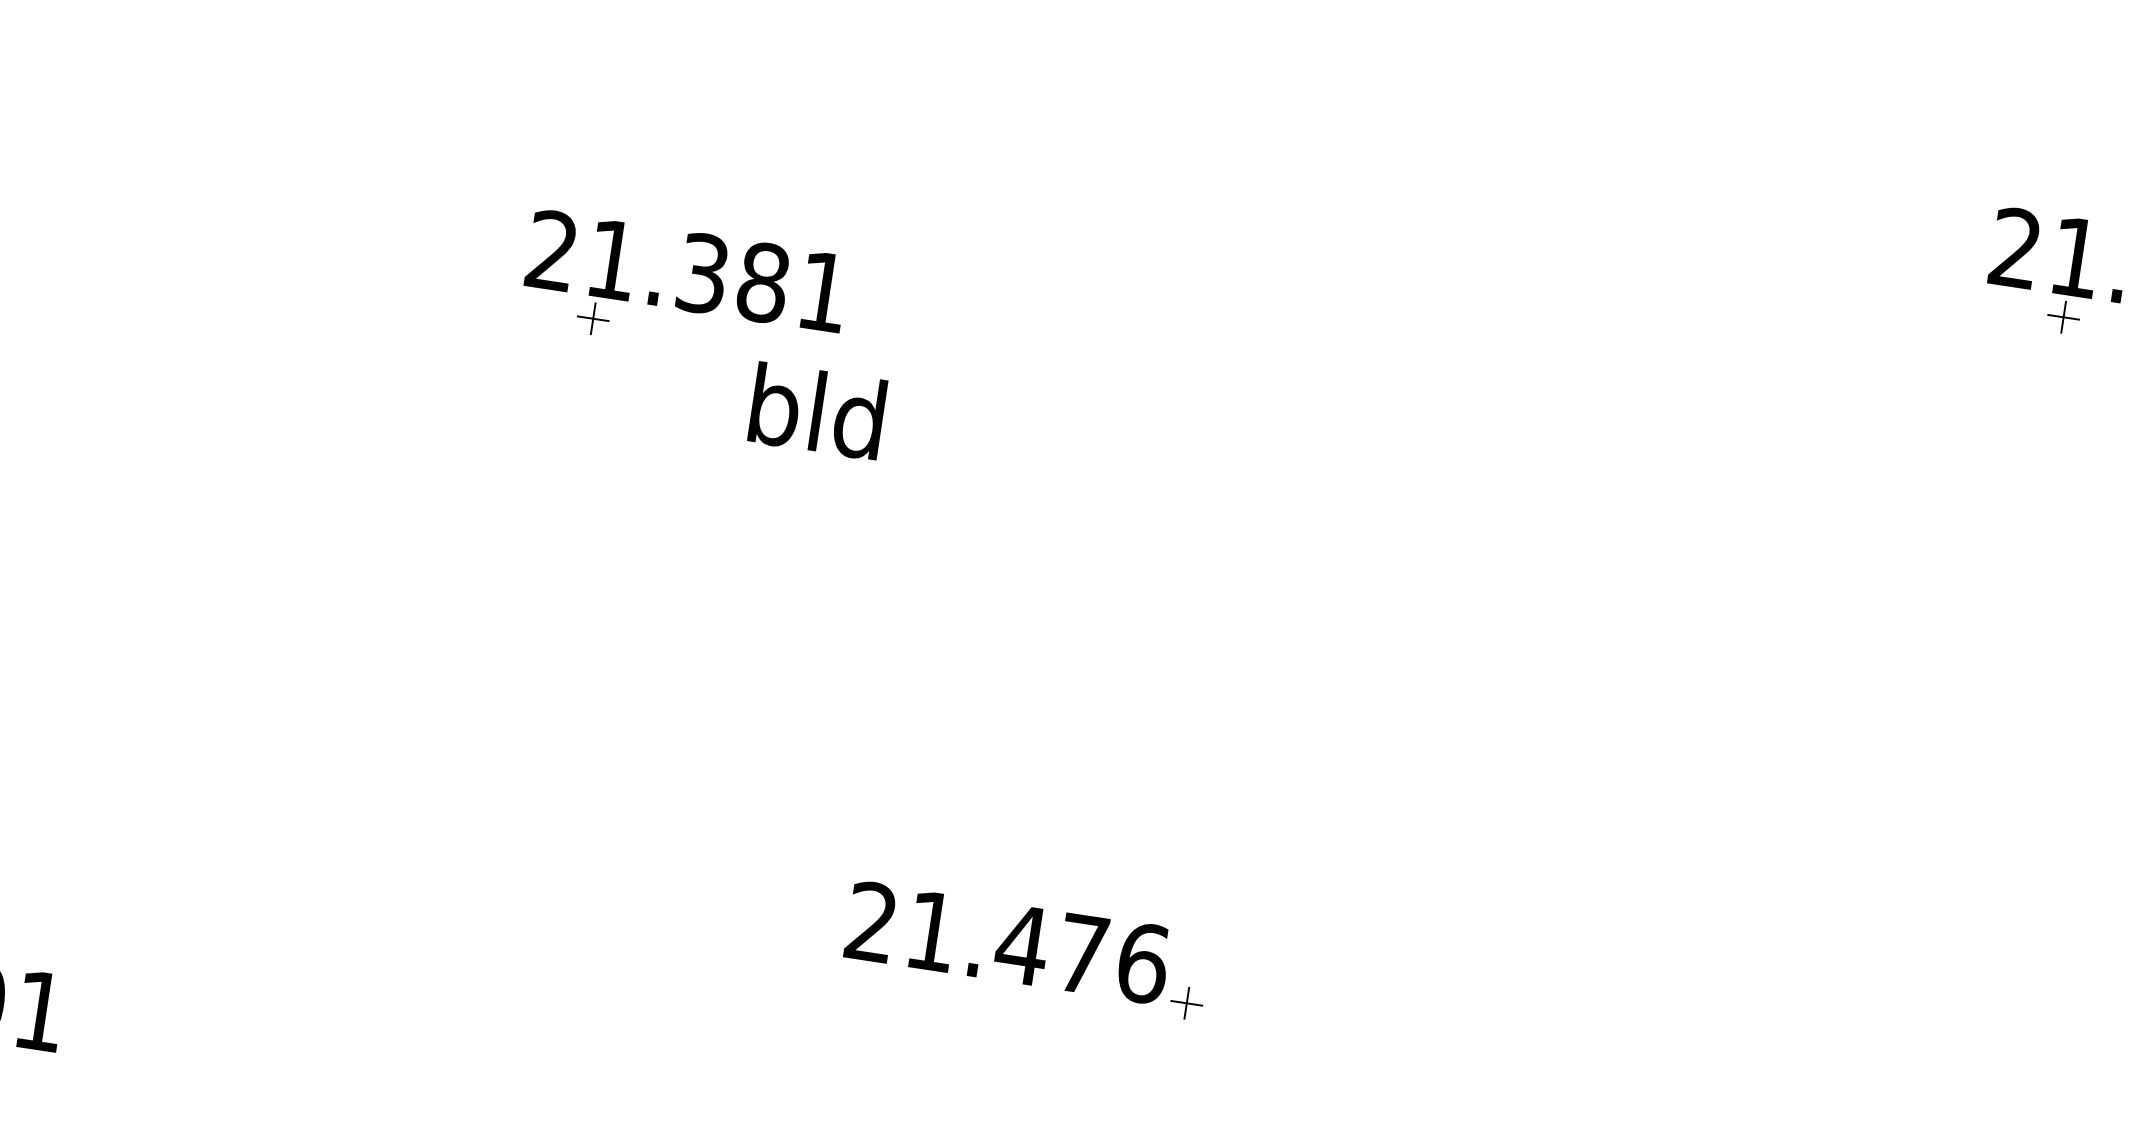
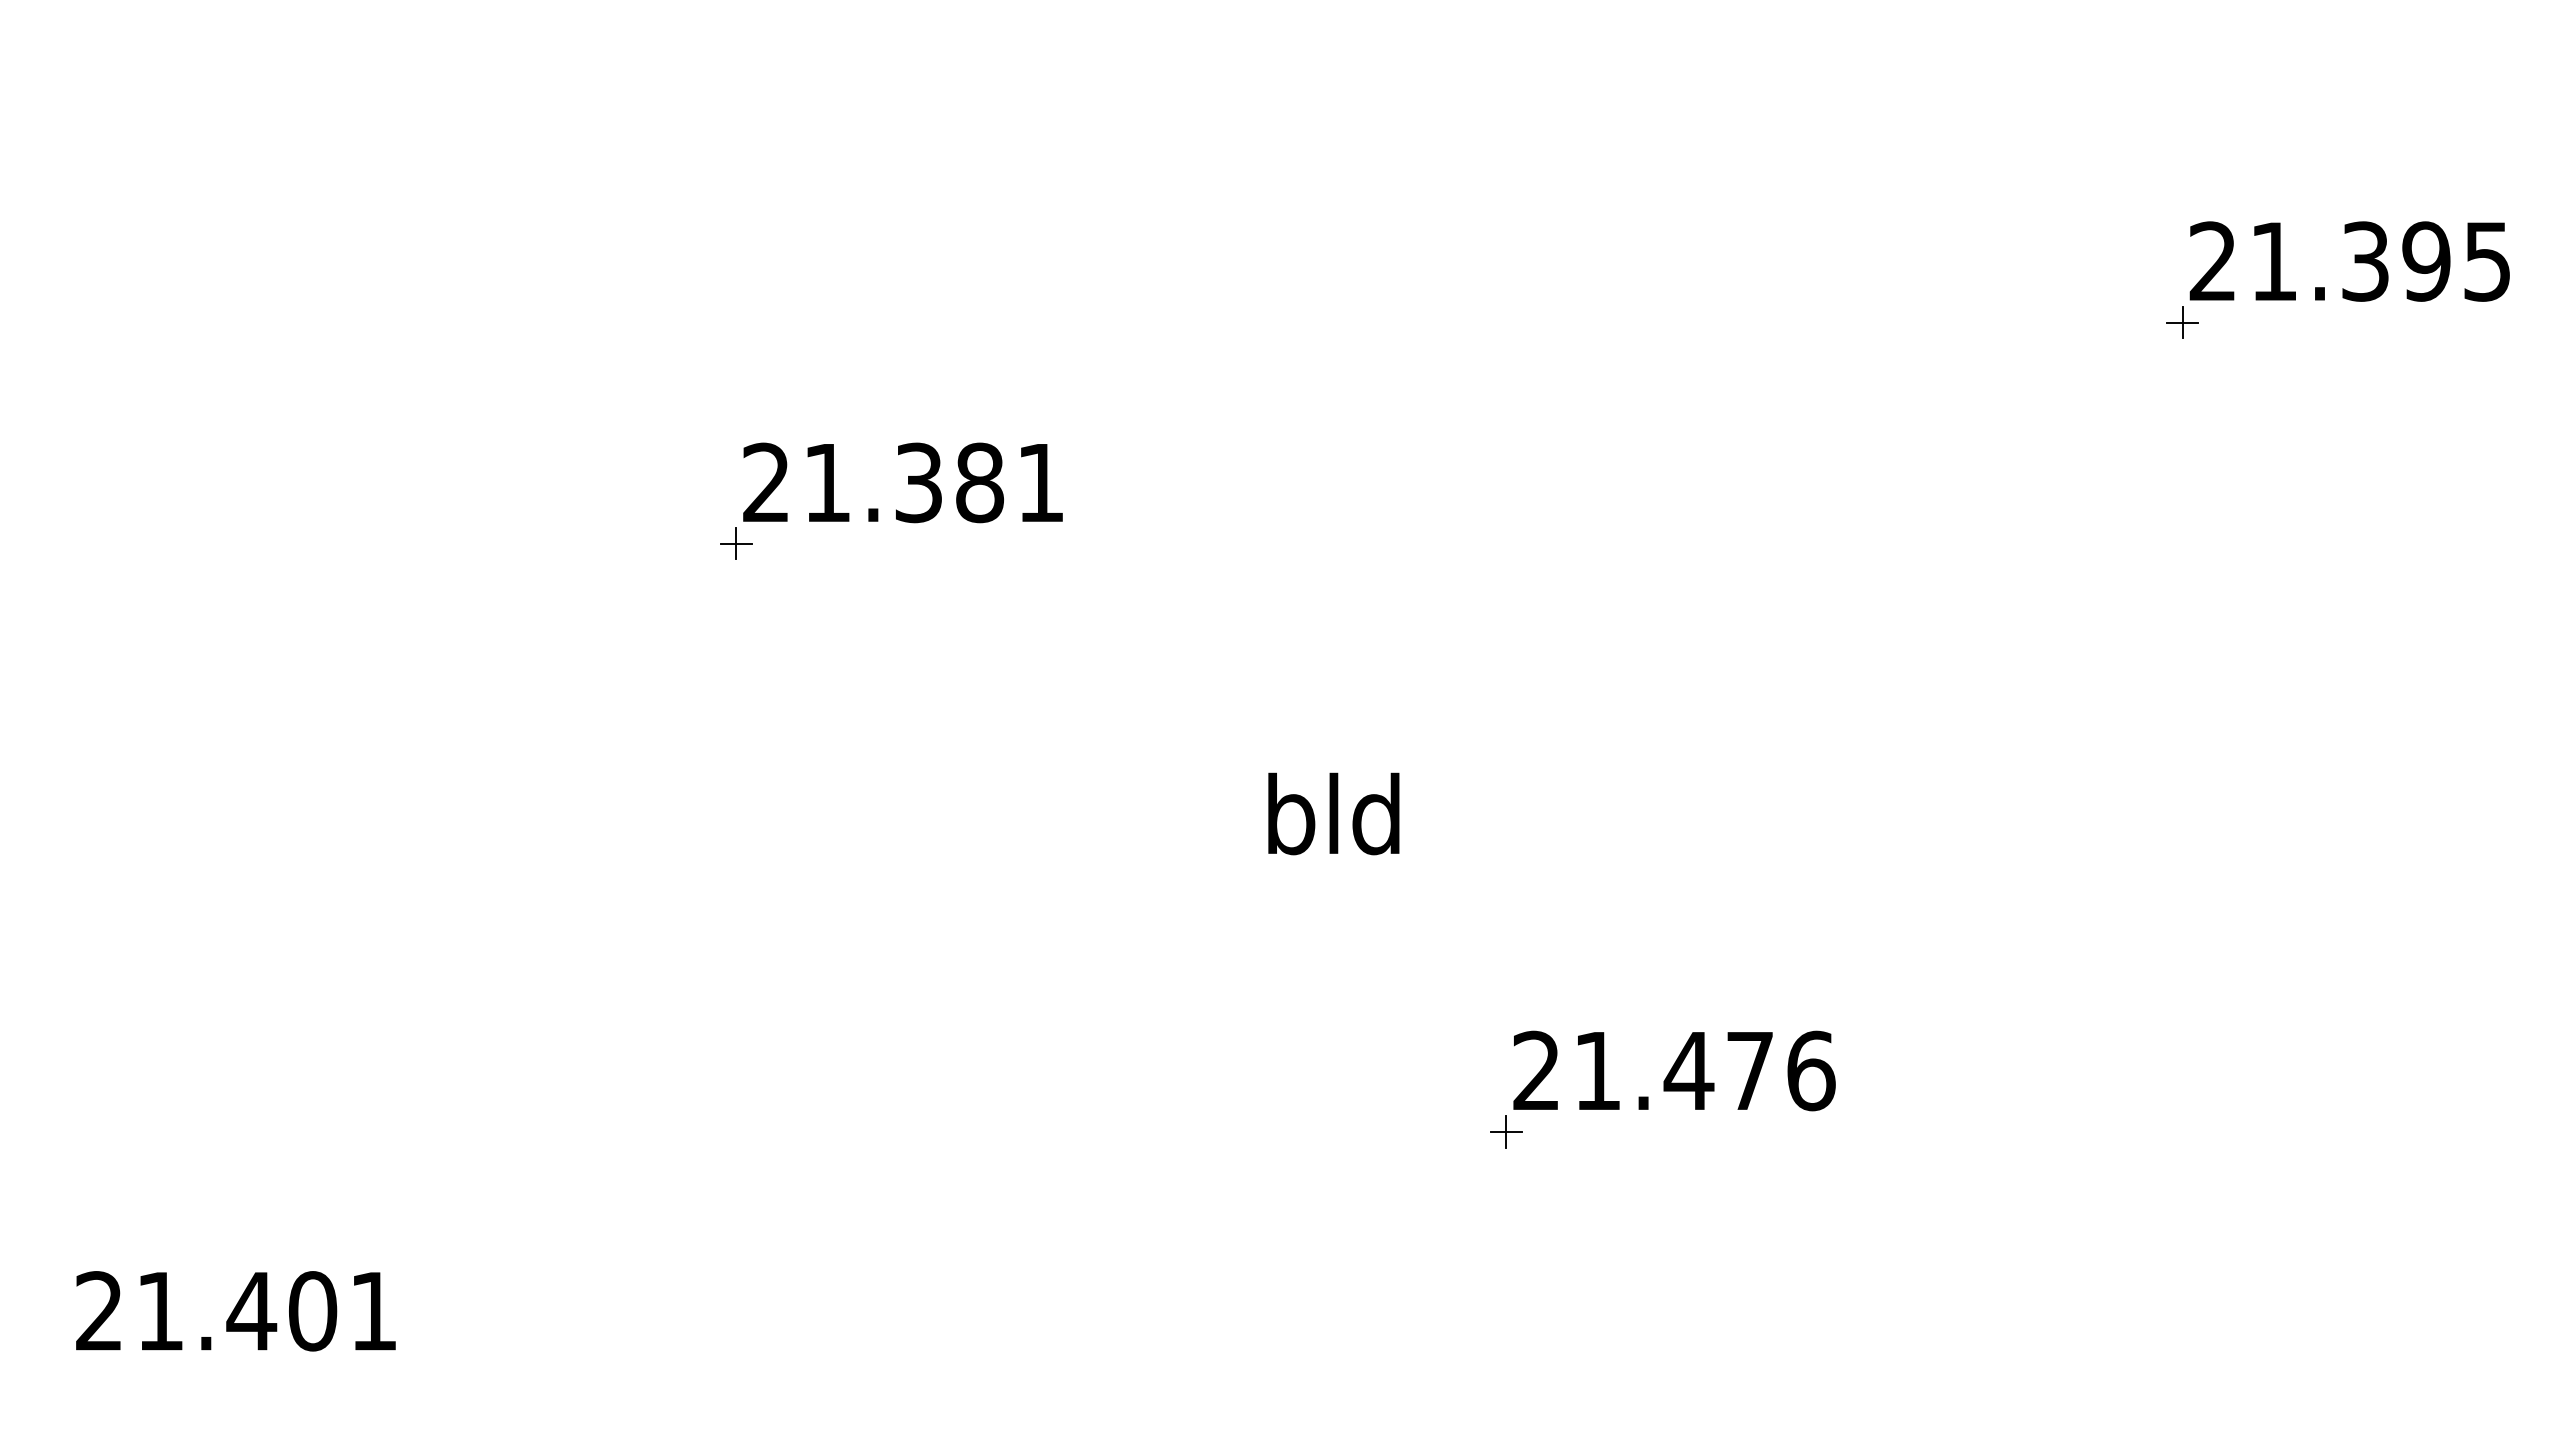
part: (2063, 317) -> (2182, 322), moved
part: (593, 318) -> (736, 543), moved
text: (817, 410) -> (1333, 813), moved
text: (1007, 942) -> (1674, 1070), moved

